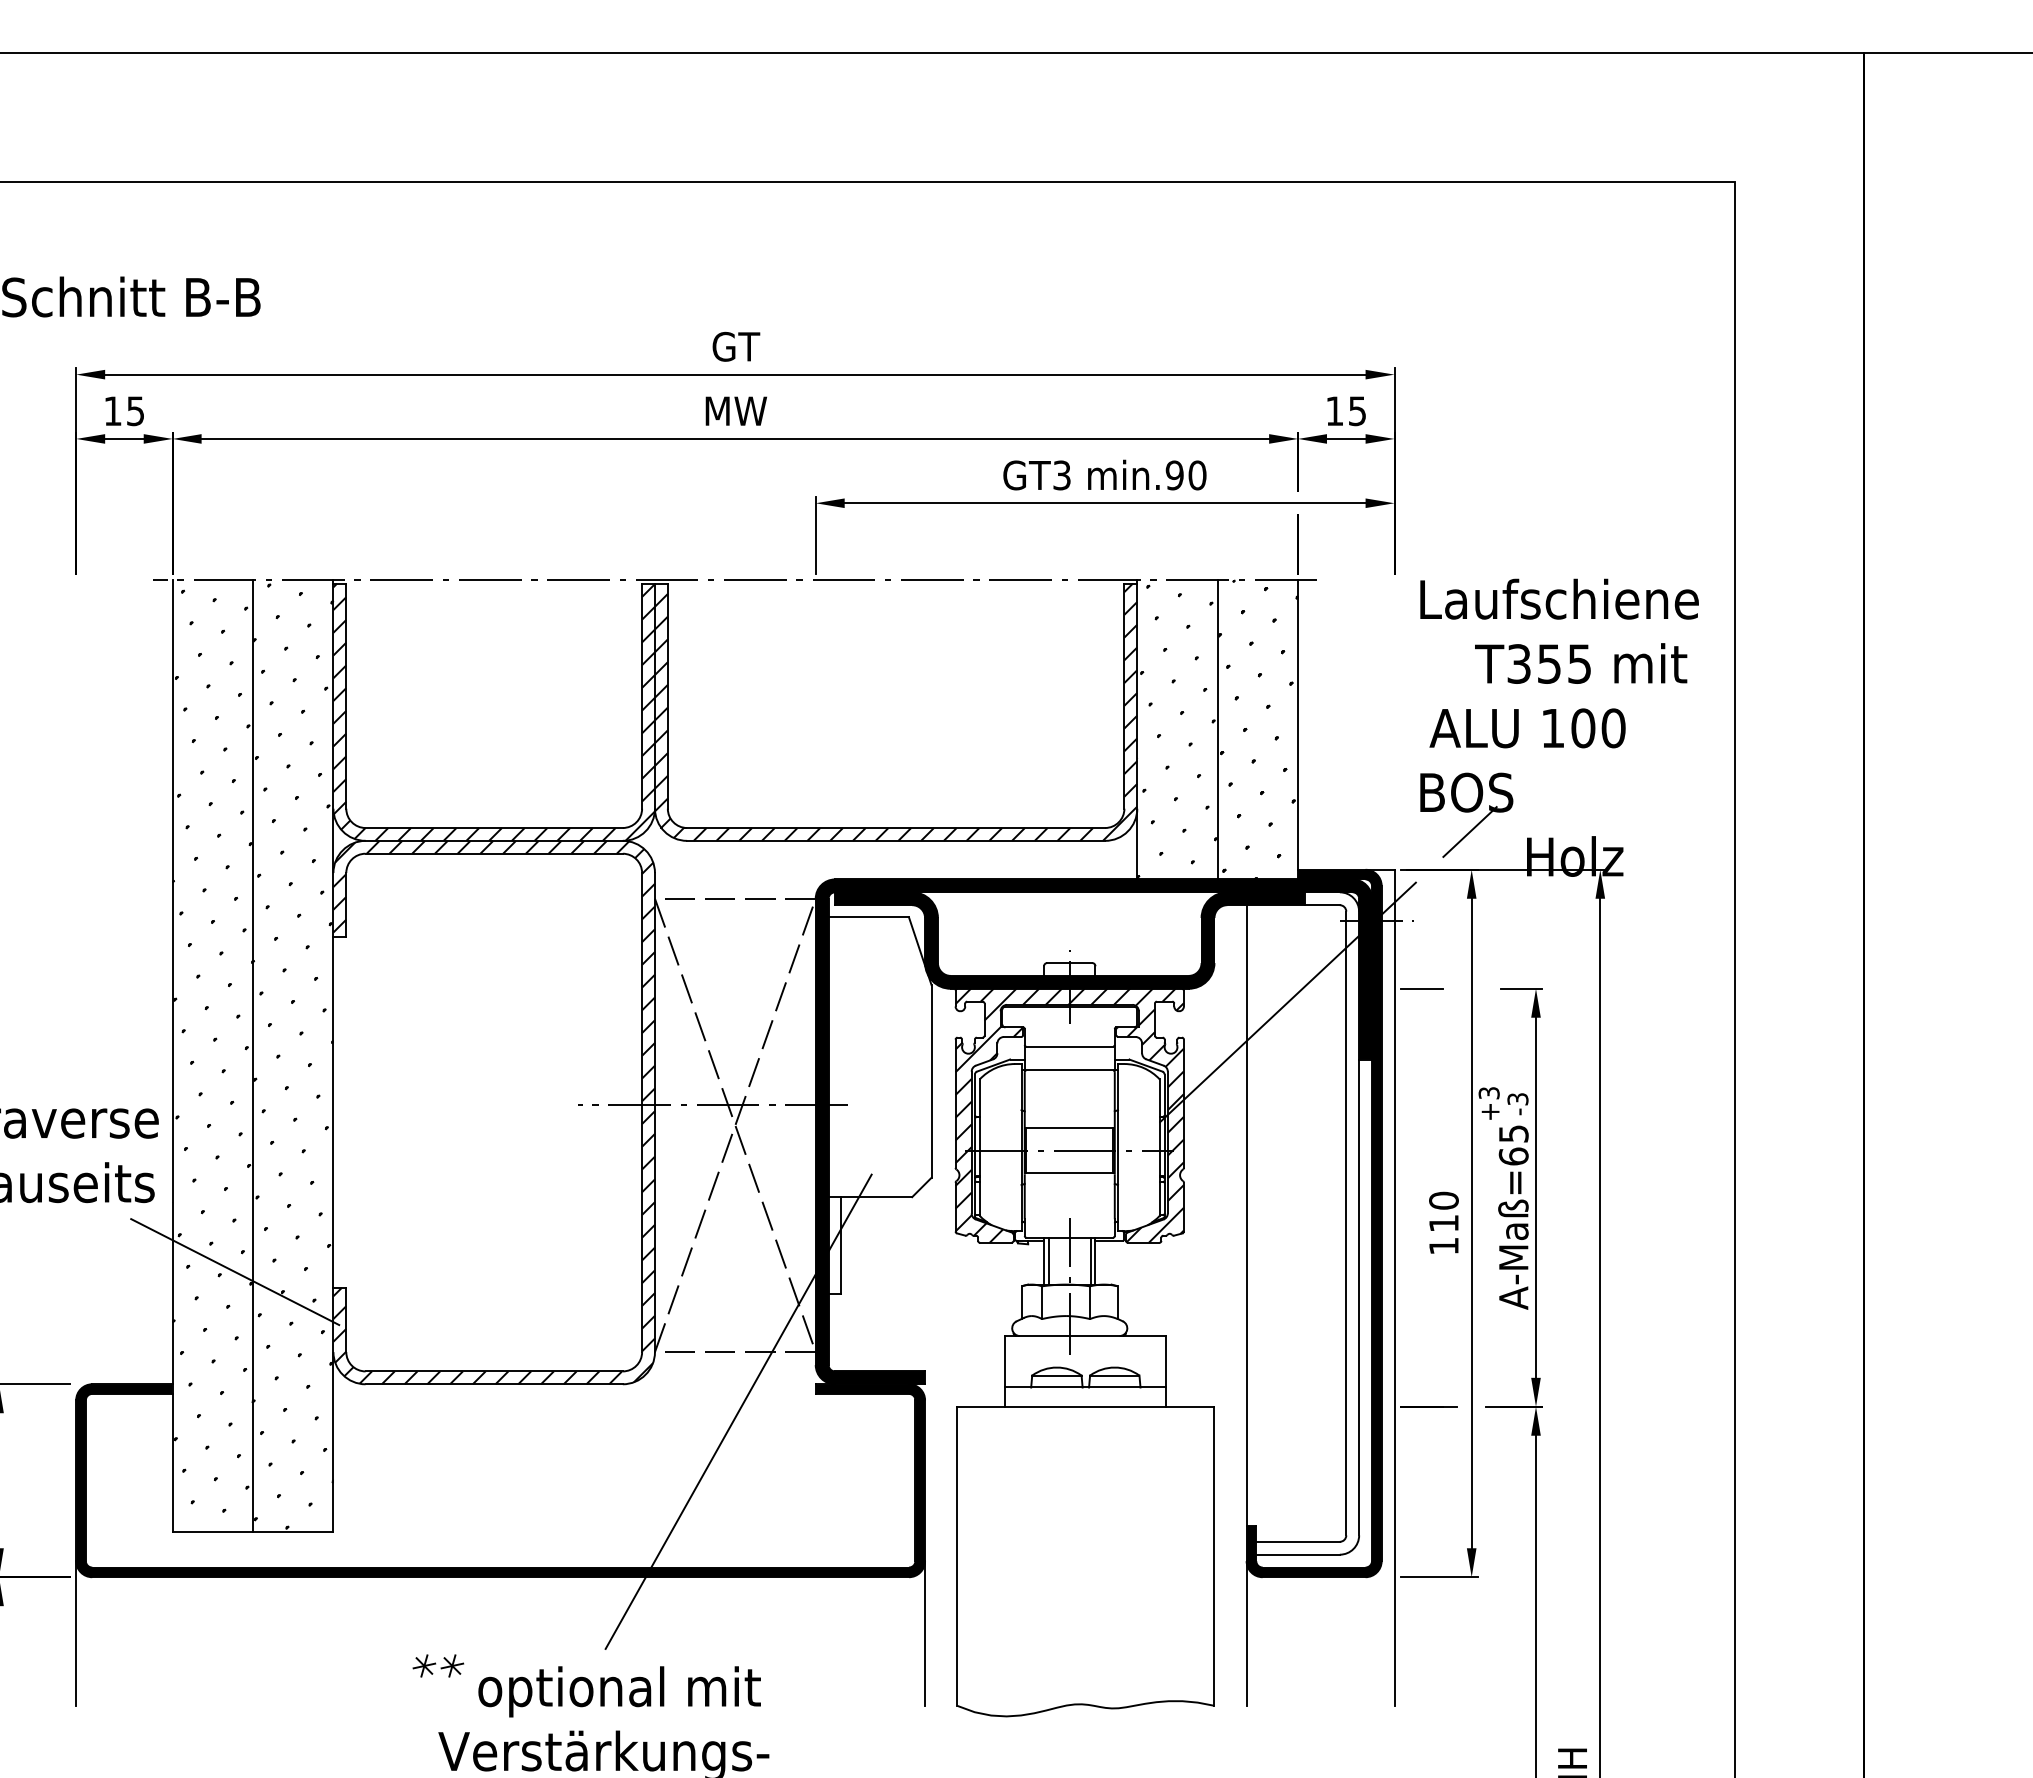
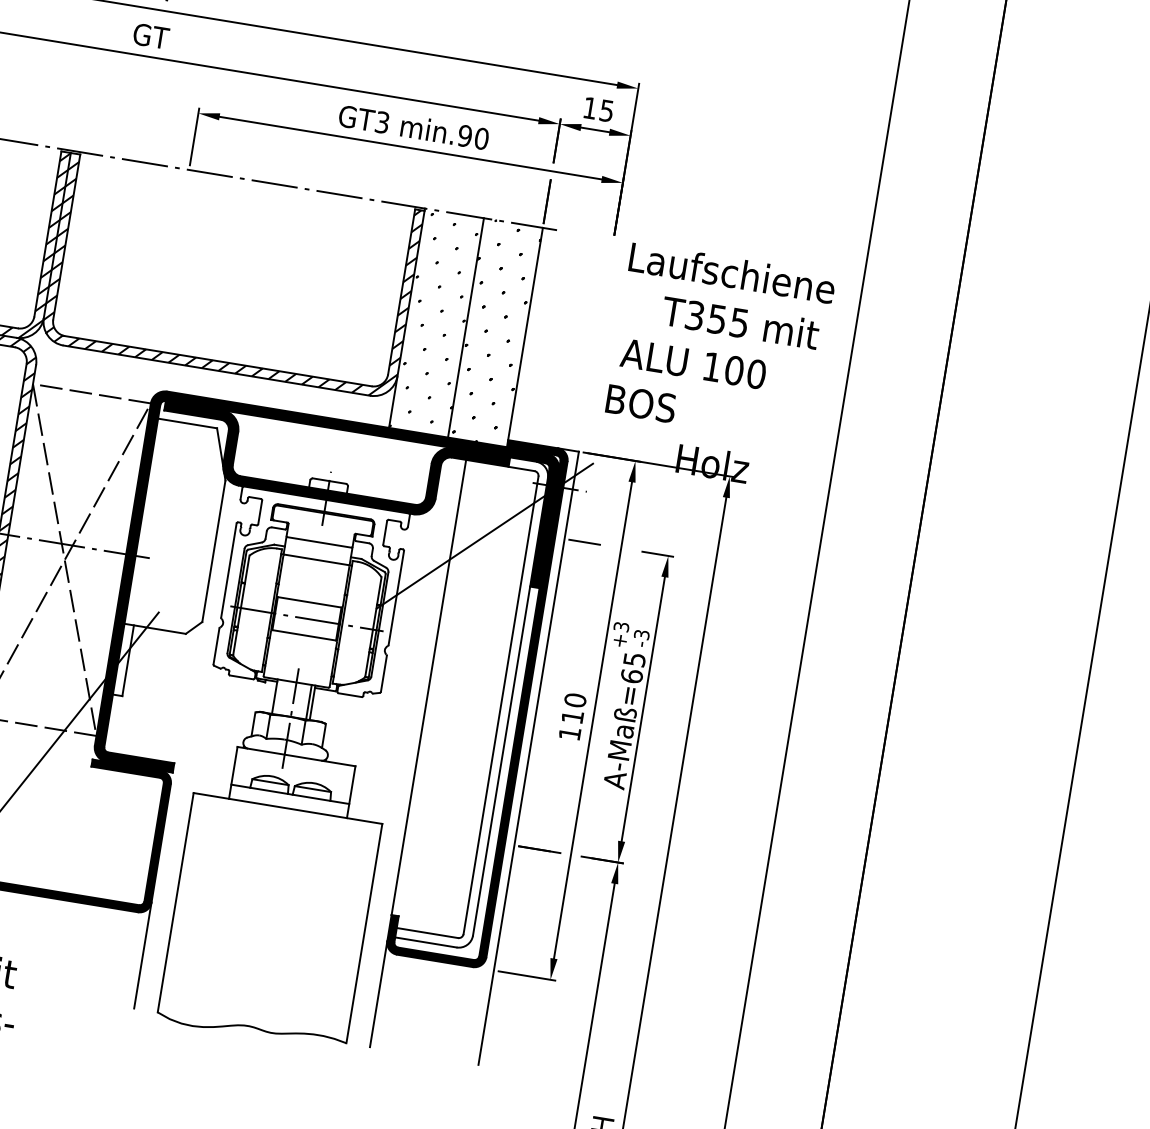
text: (736, 411) -> (151, 36), MW -> GT
line: (1469, 831) -> (638, 432), removed
hatch: (1069, 1115) -> (311, 592), removed
line: (1048, 1260) -> (278, 696), removed

